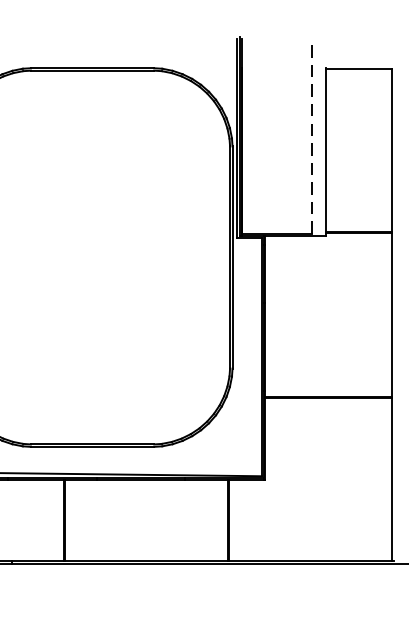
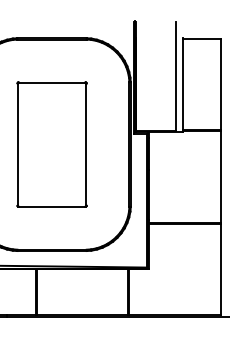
line: (312, 136) -> (175, 76), dashed -> solid
part: (91, 257) -> (51, 144), added

